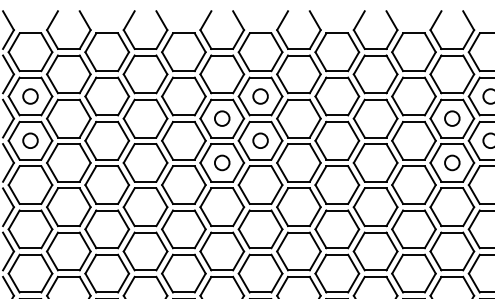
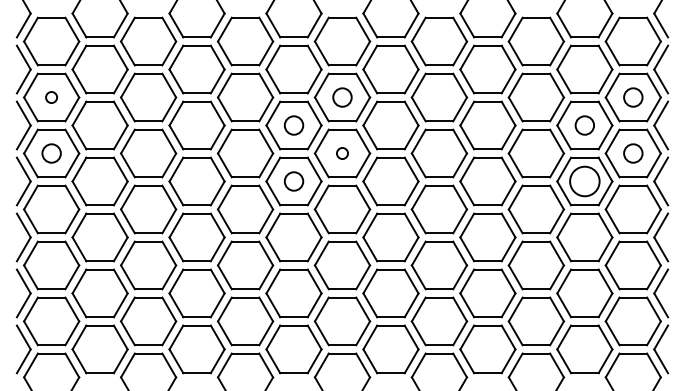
circle: (30, 96) -> (51, 97), size x0.6
circle: (260, 140) -> (342, 153), size x0.6
circle: (452, 162) -> (584, 181), size x1.6

